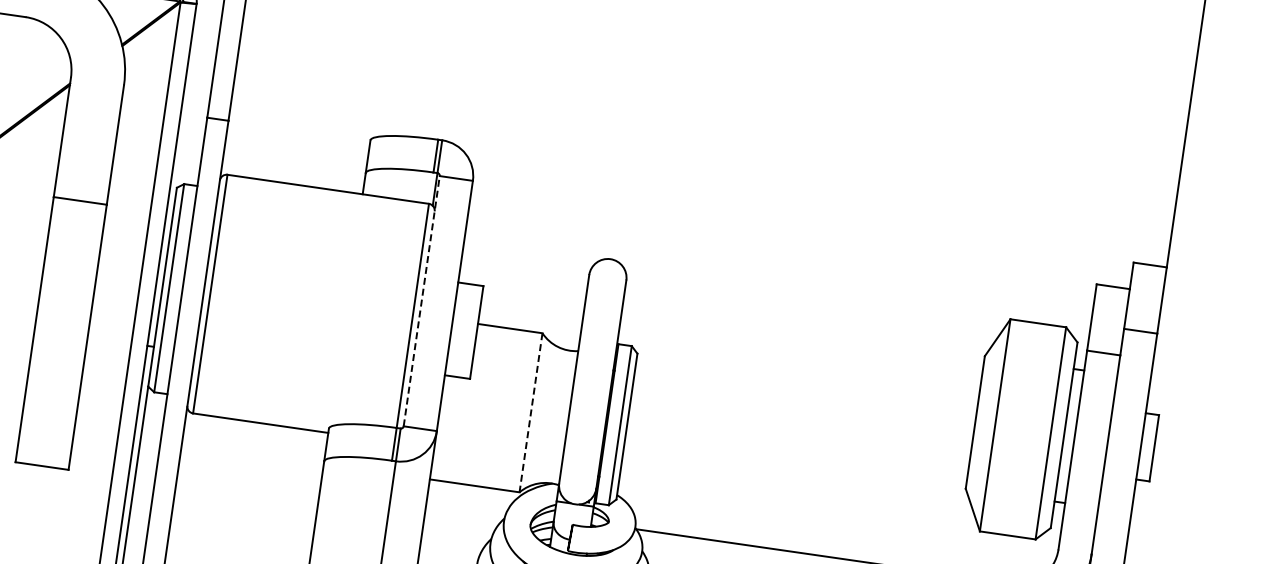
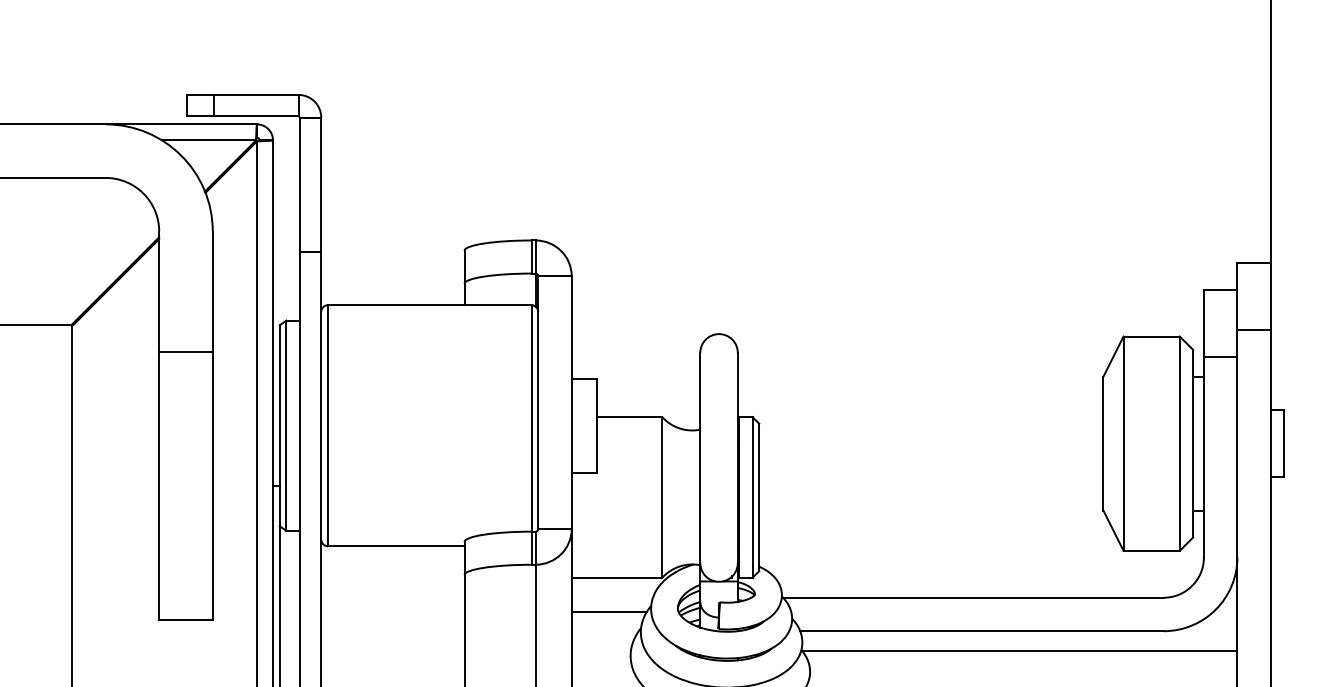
line: (422, 301) -> (538, 402), dashed -> solid
line: (531, 412) -> (662, 497), dashed -> solid
line: (461, 517) -> (608, 611), added

